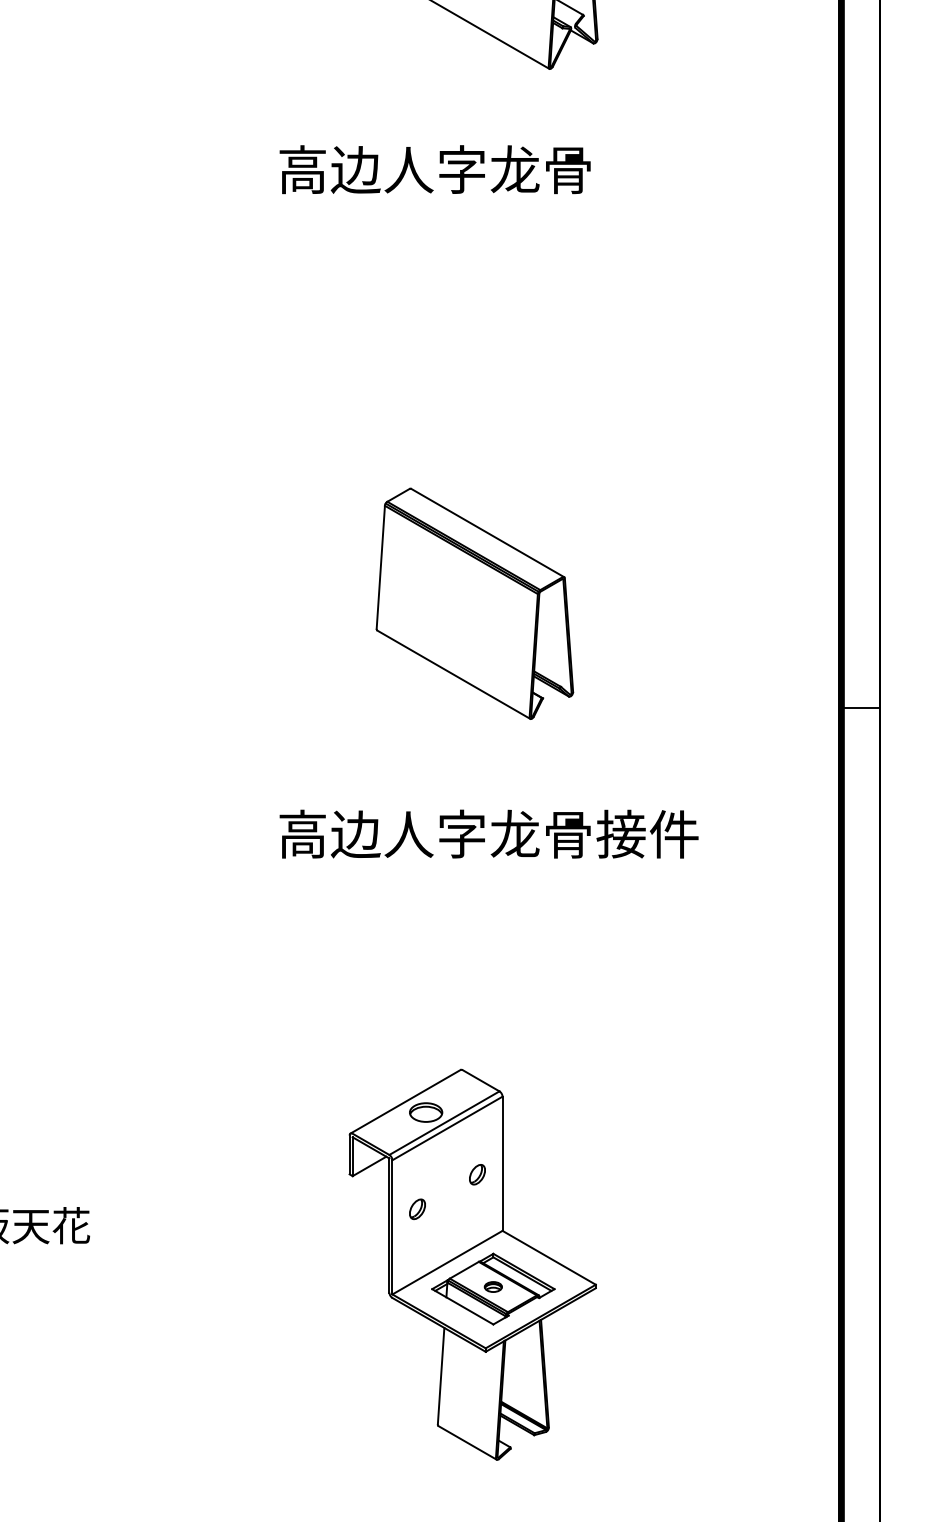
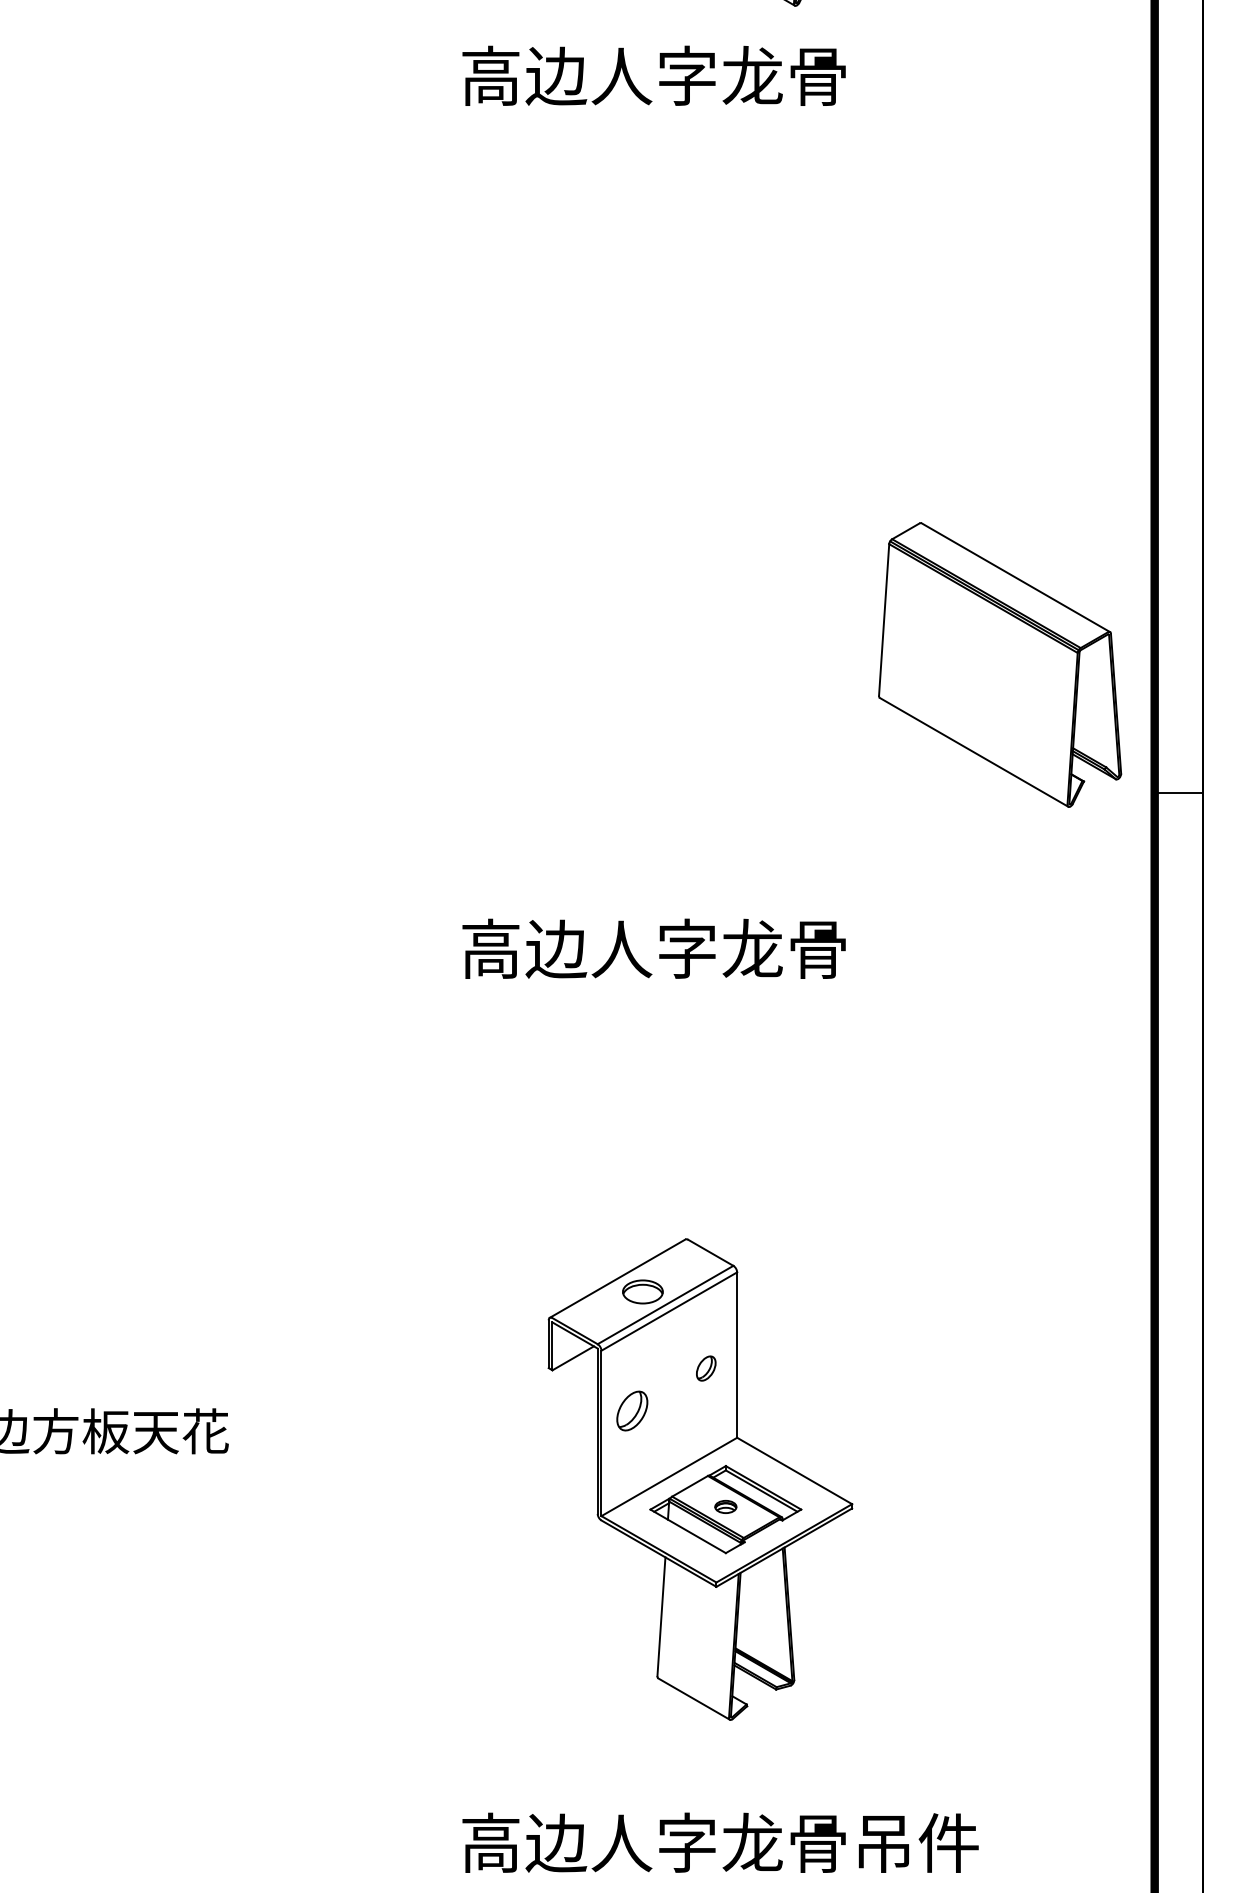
text: (434, 169) -> (653, 75), moved
part: (475, 603) -> (1000, 664), moved
text: (647, 833) -> (915, 948), 高边人字龙骨接件 -> 高边人字龙骨
part: (417, 1209) -> (632, 1411), size x1.6

